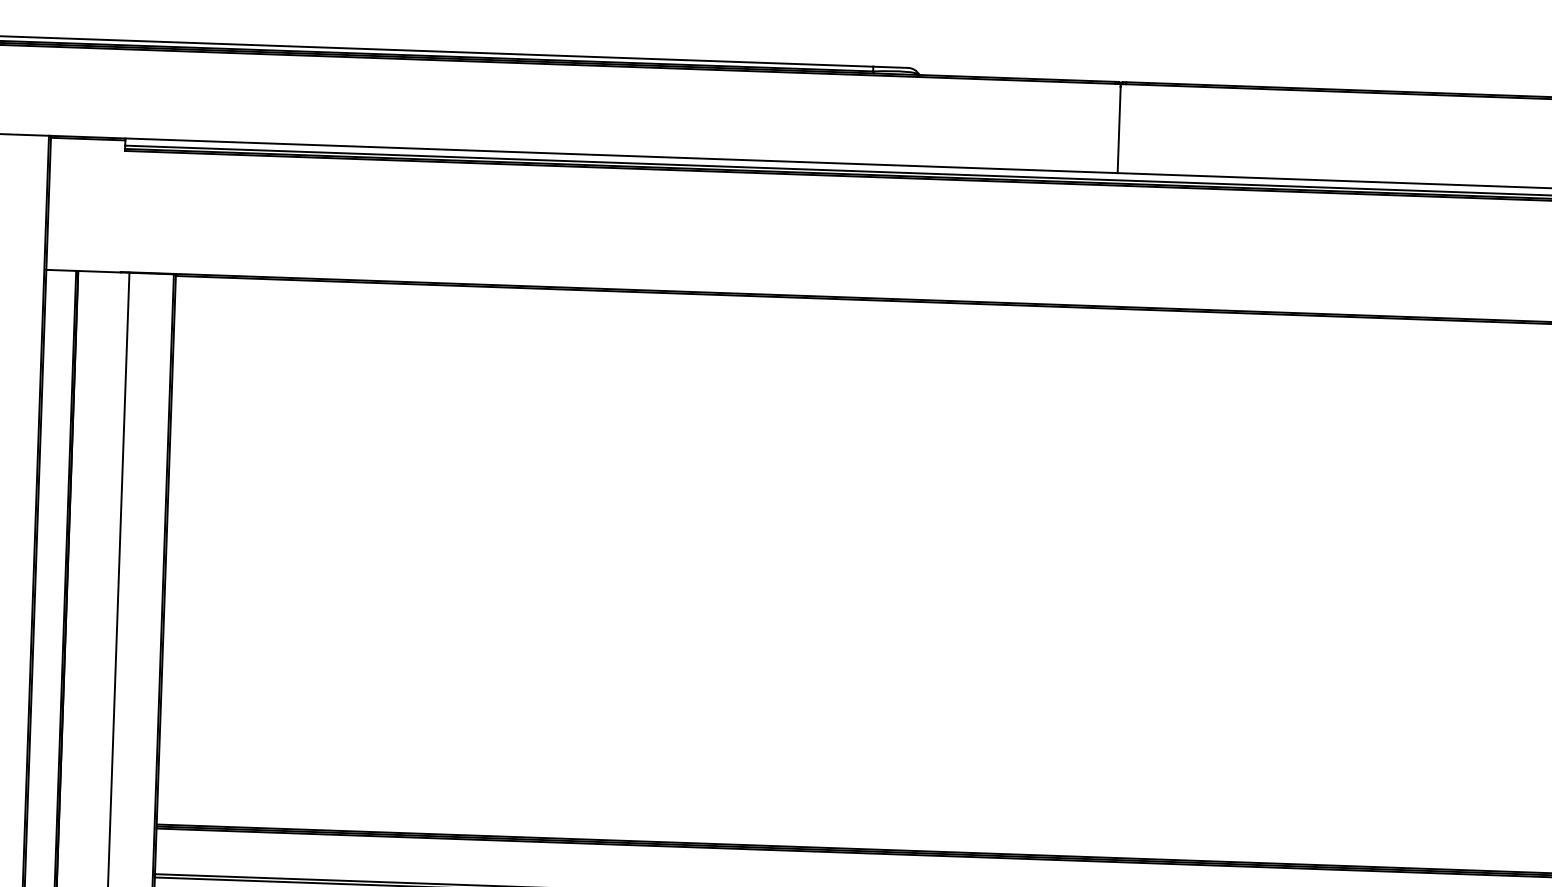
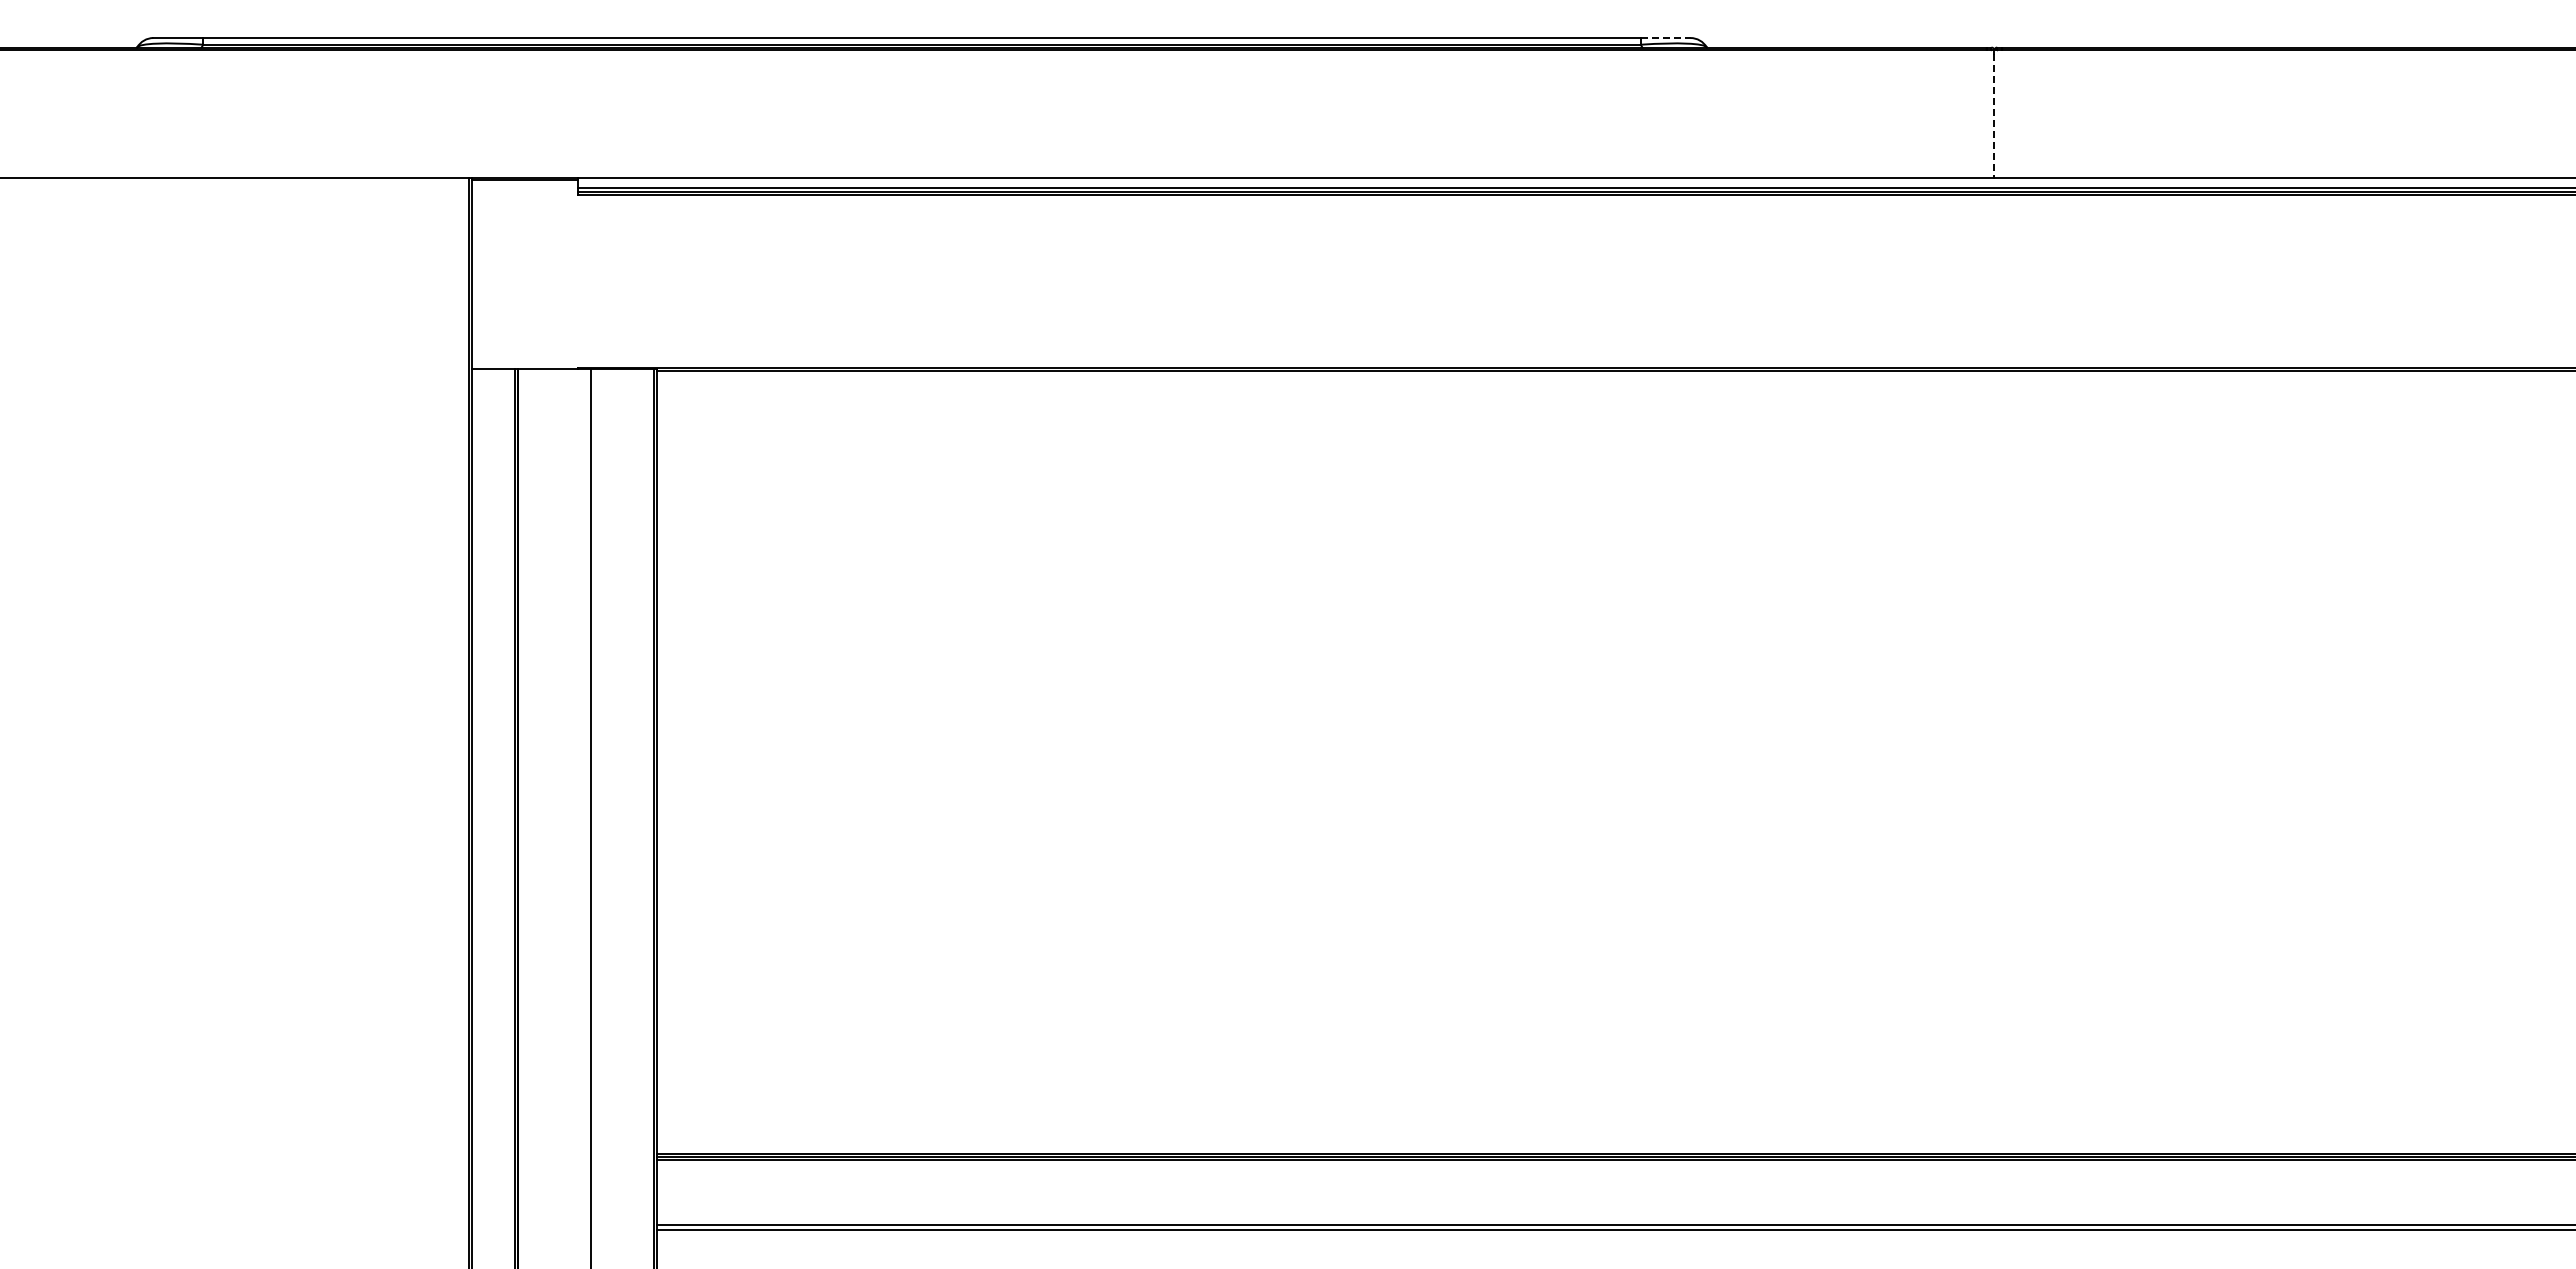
line: (890, 67) -> (1665, 38), solid -> dashed
line: (1119, 129) -> (1994, 115), solid -> dashed

